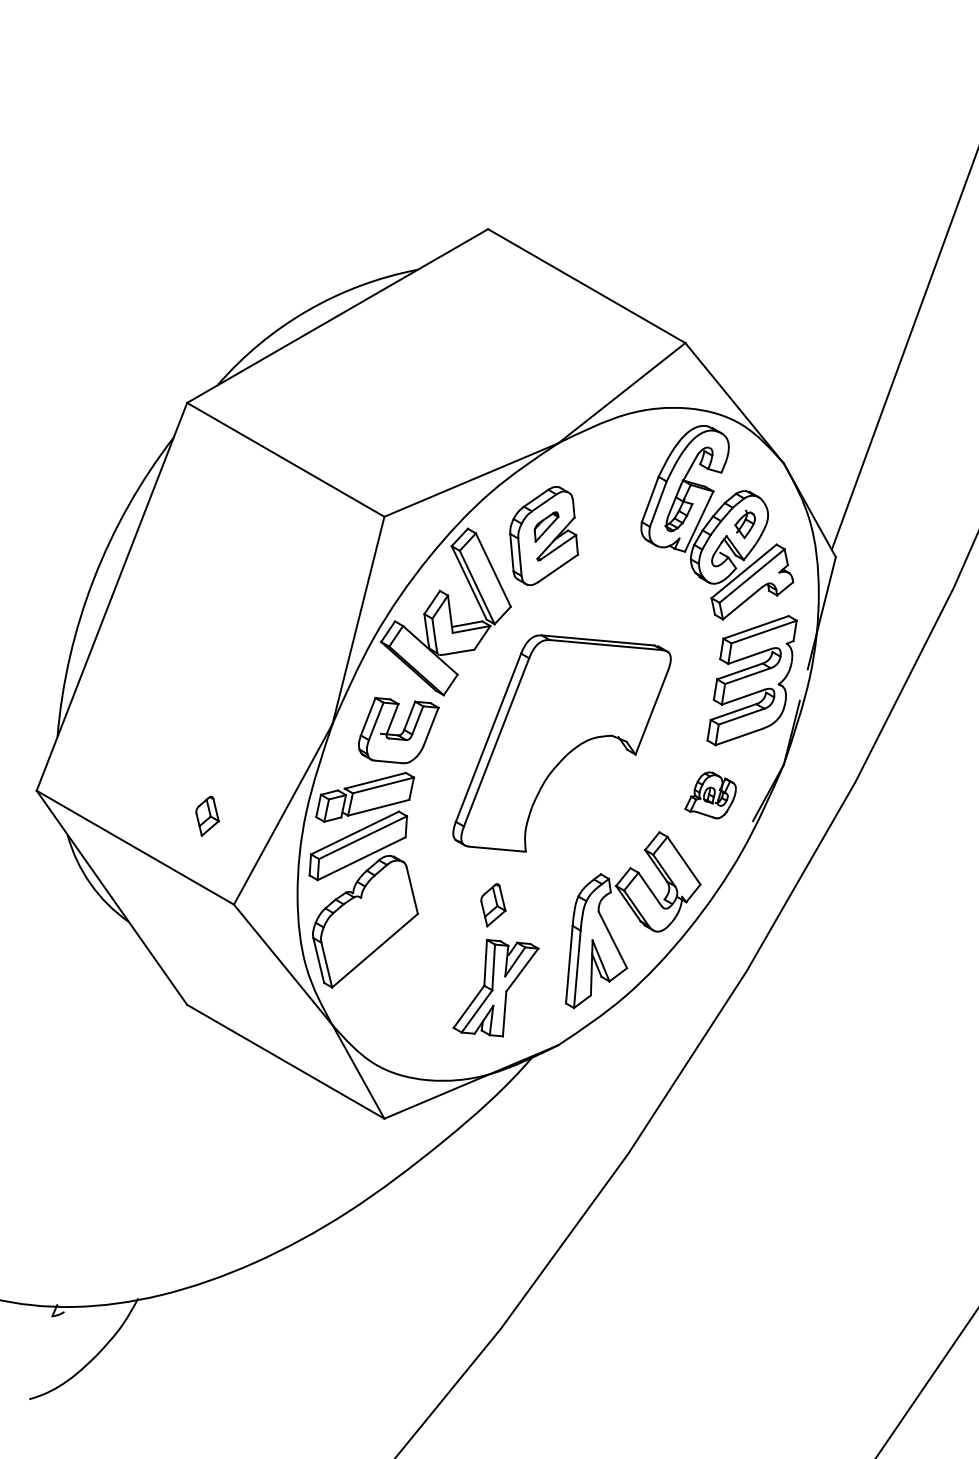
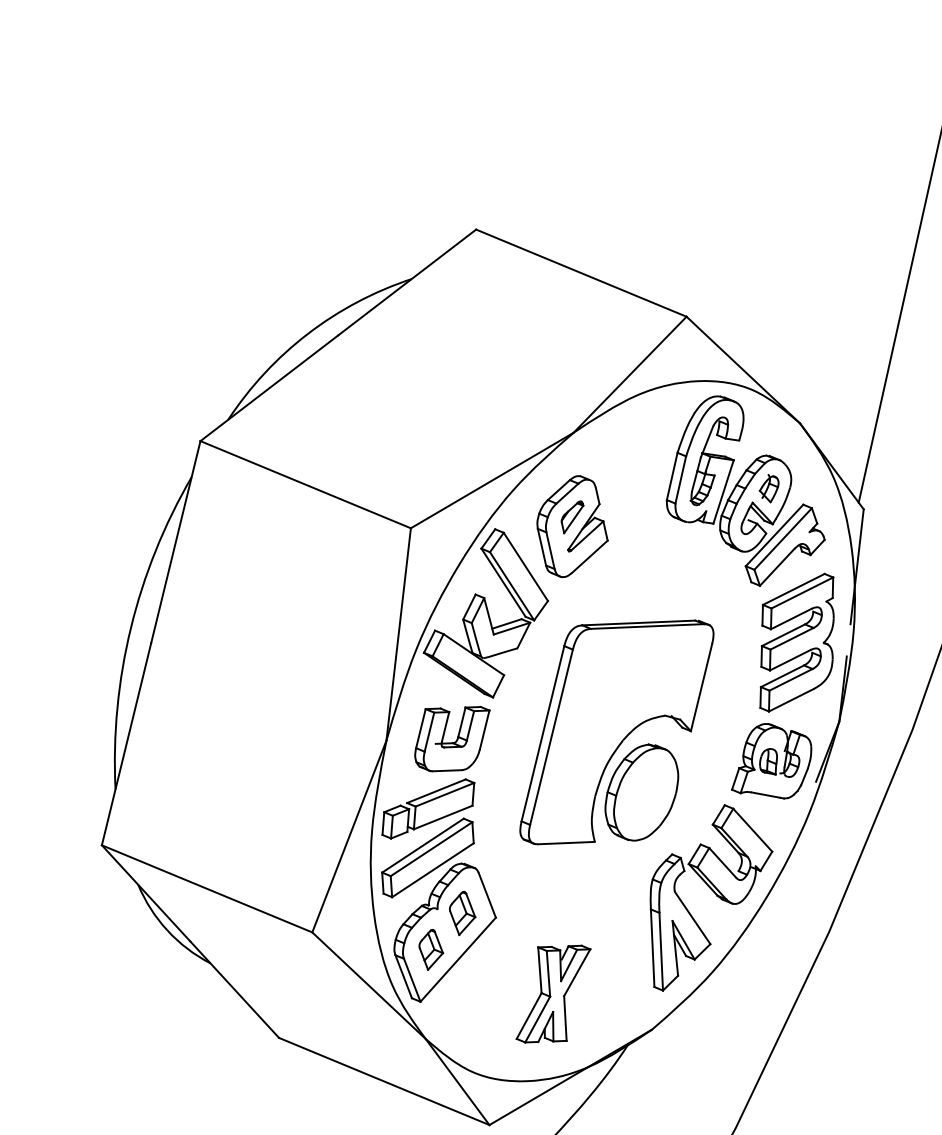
part: (710, 795) -> (770, 762), size x1.67
part: (578, 808) -> (641, 792), added
part: (207, 815) -> (431, 948), moved
part: (493, 905) -> (462, 913), moved
part: (495, 987) -> (552, 993), moved

